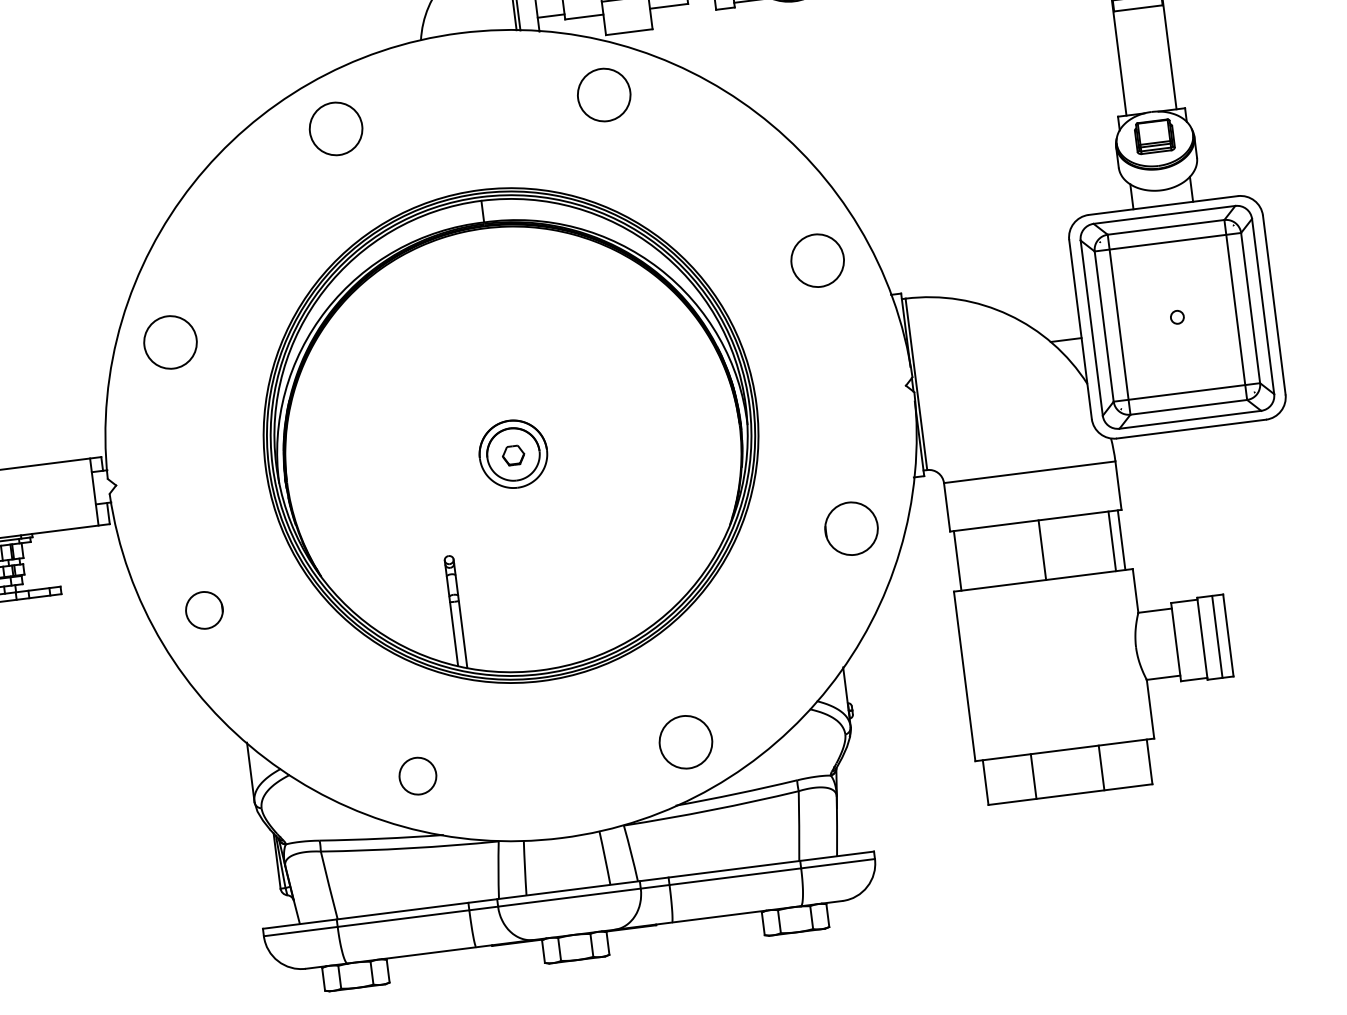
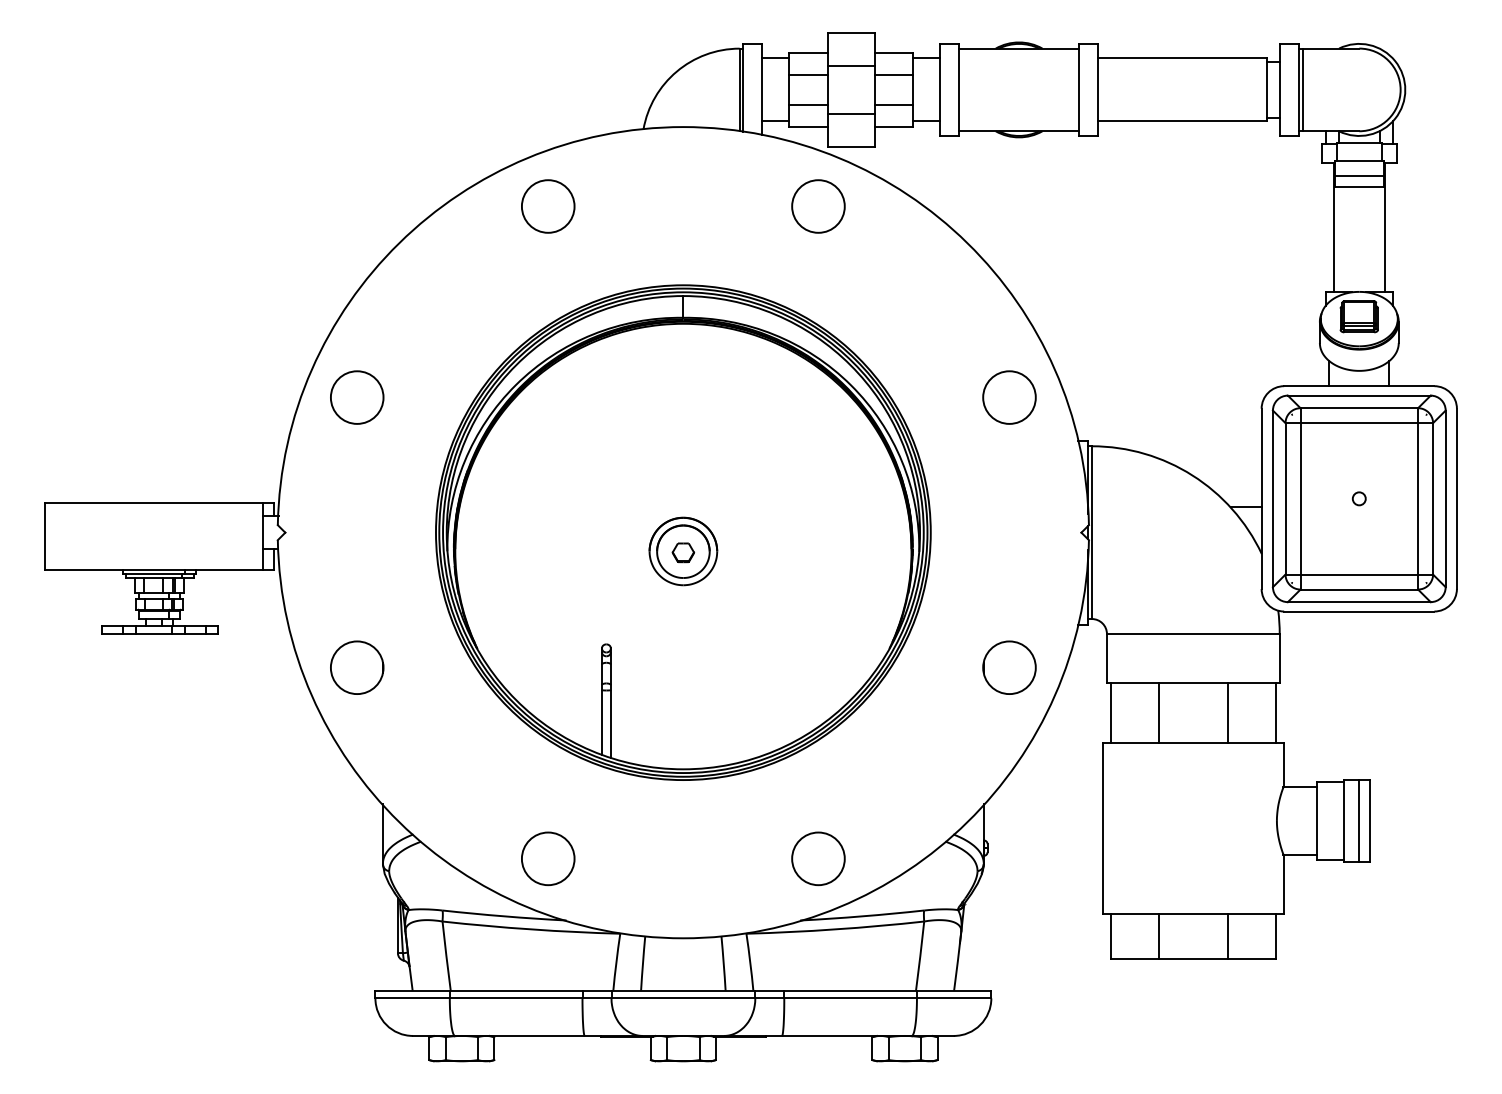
line: (1112, 540) -> (1227, 712), moved
line: (1042, 549) -> (1159, 712), moved
circle: (204, 610) -> (357, 667), size x1.43
circle: (418, 775) -> (548, 858), size x1.43

